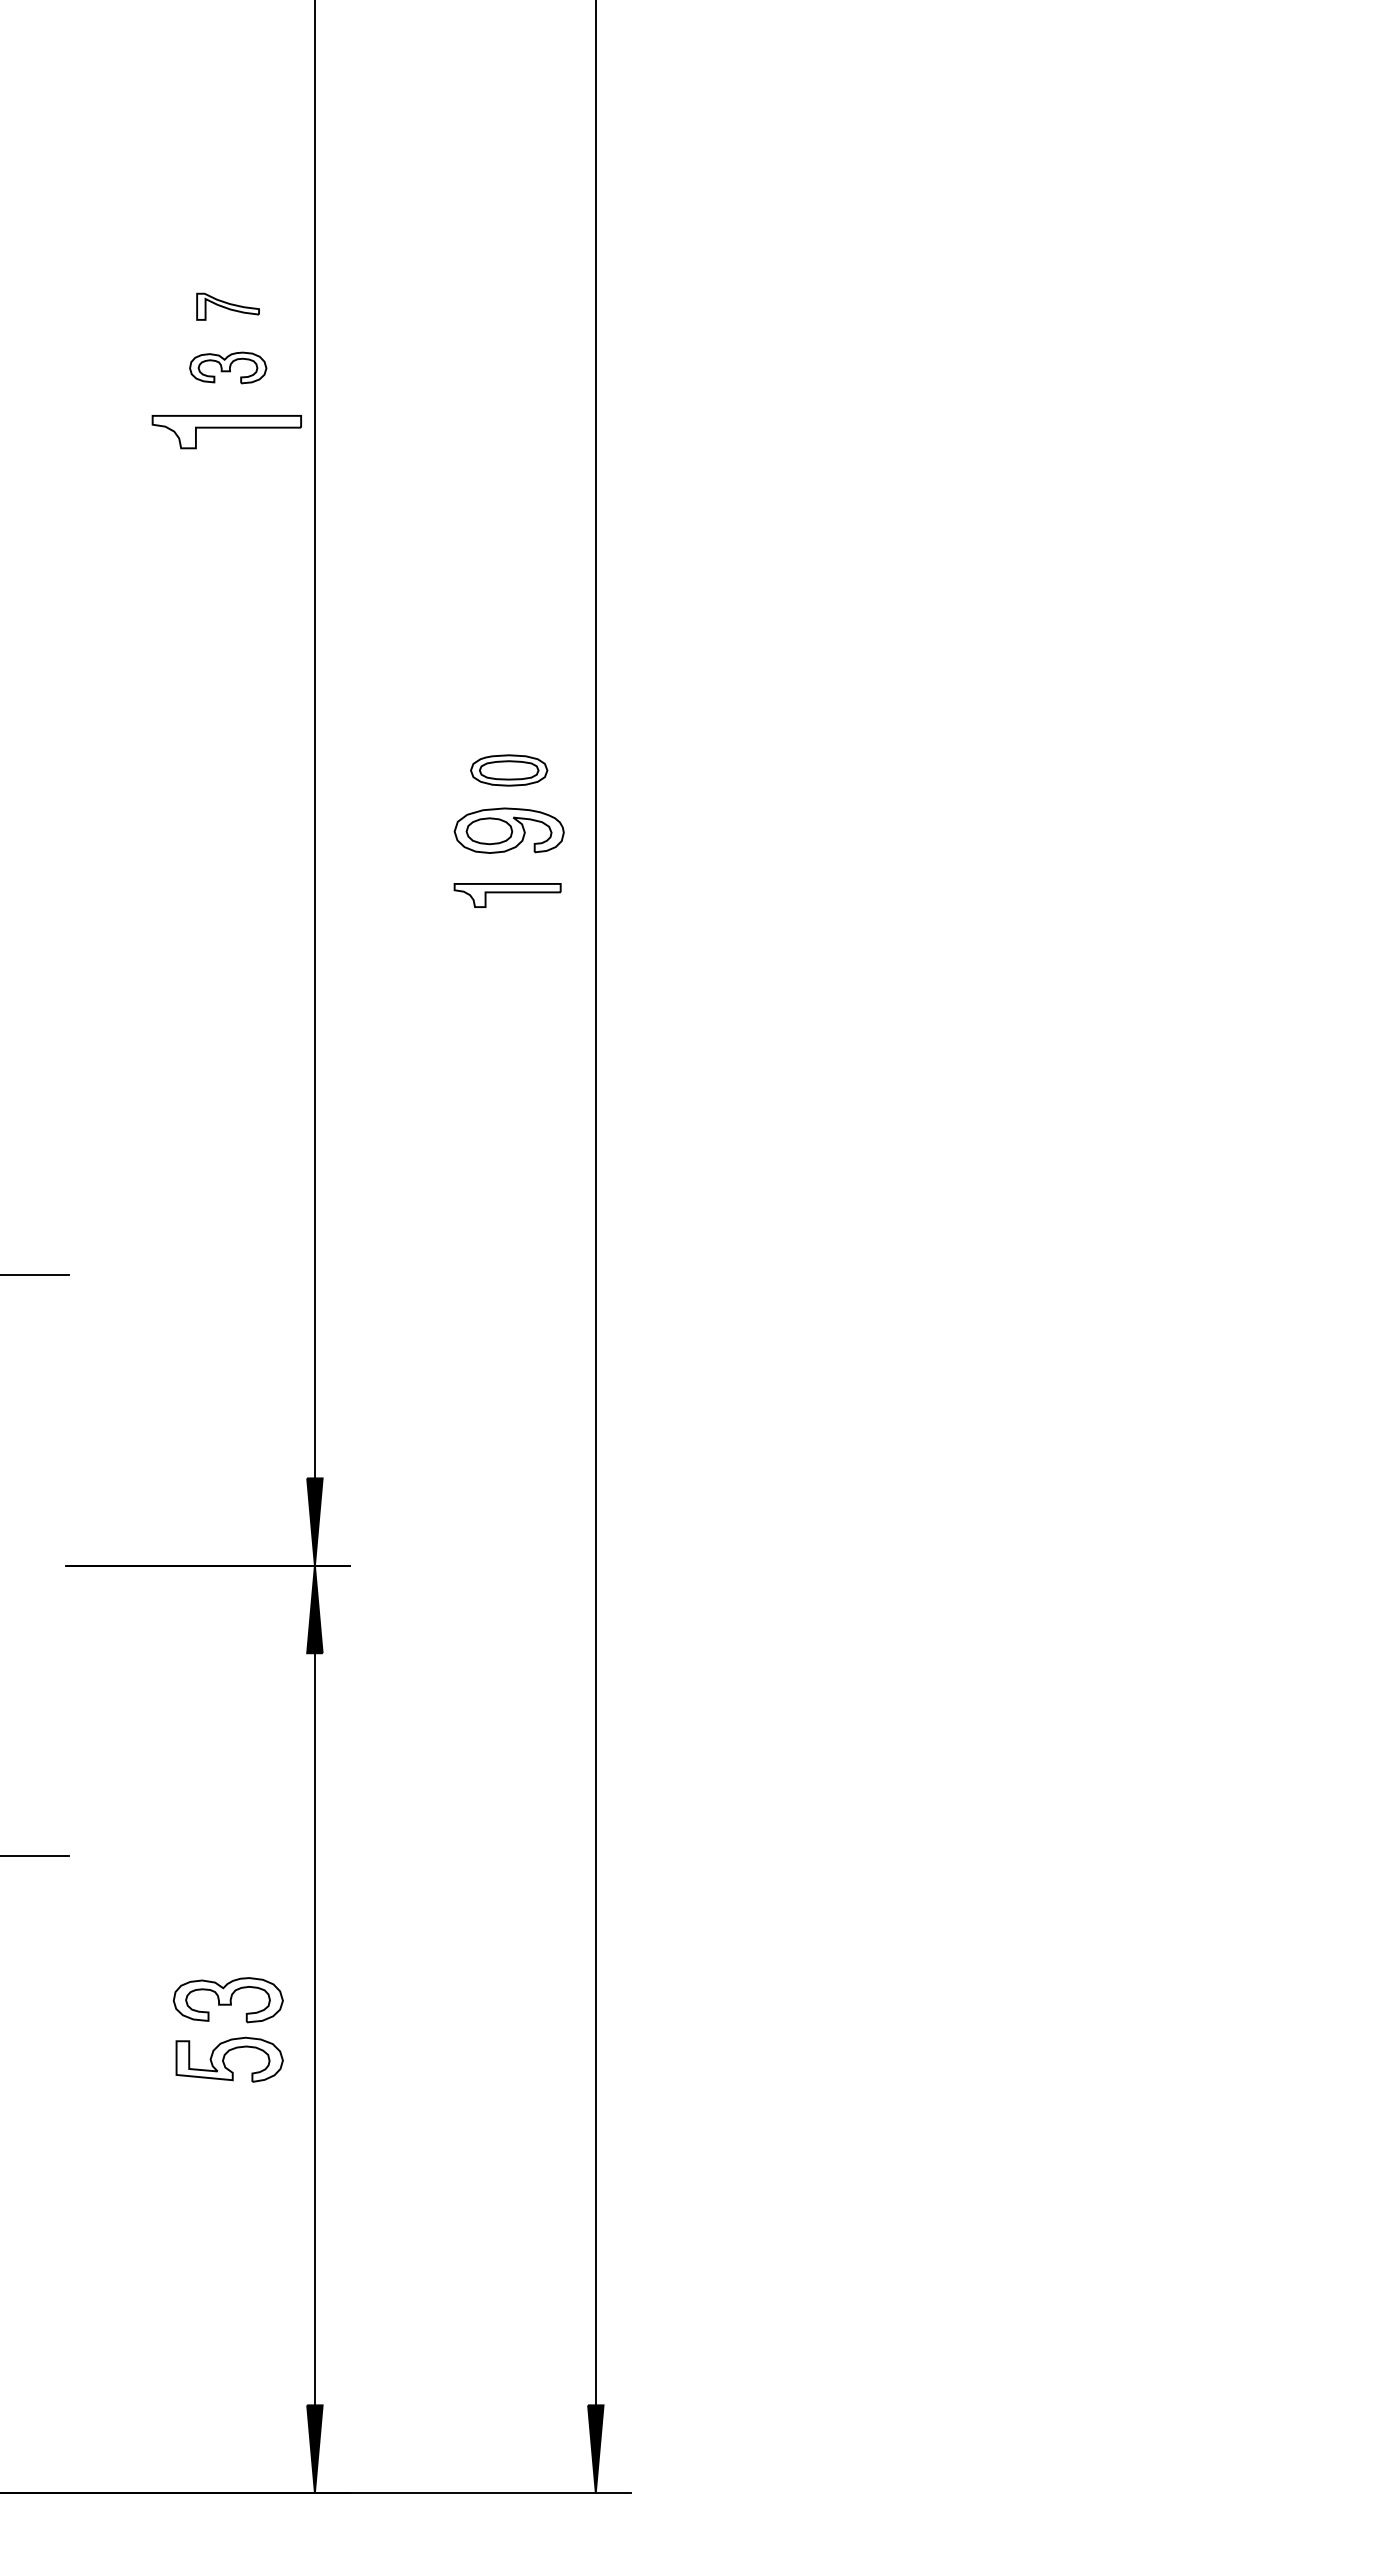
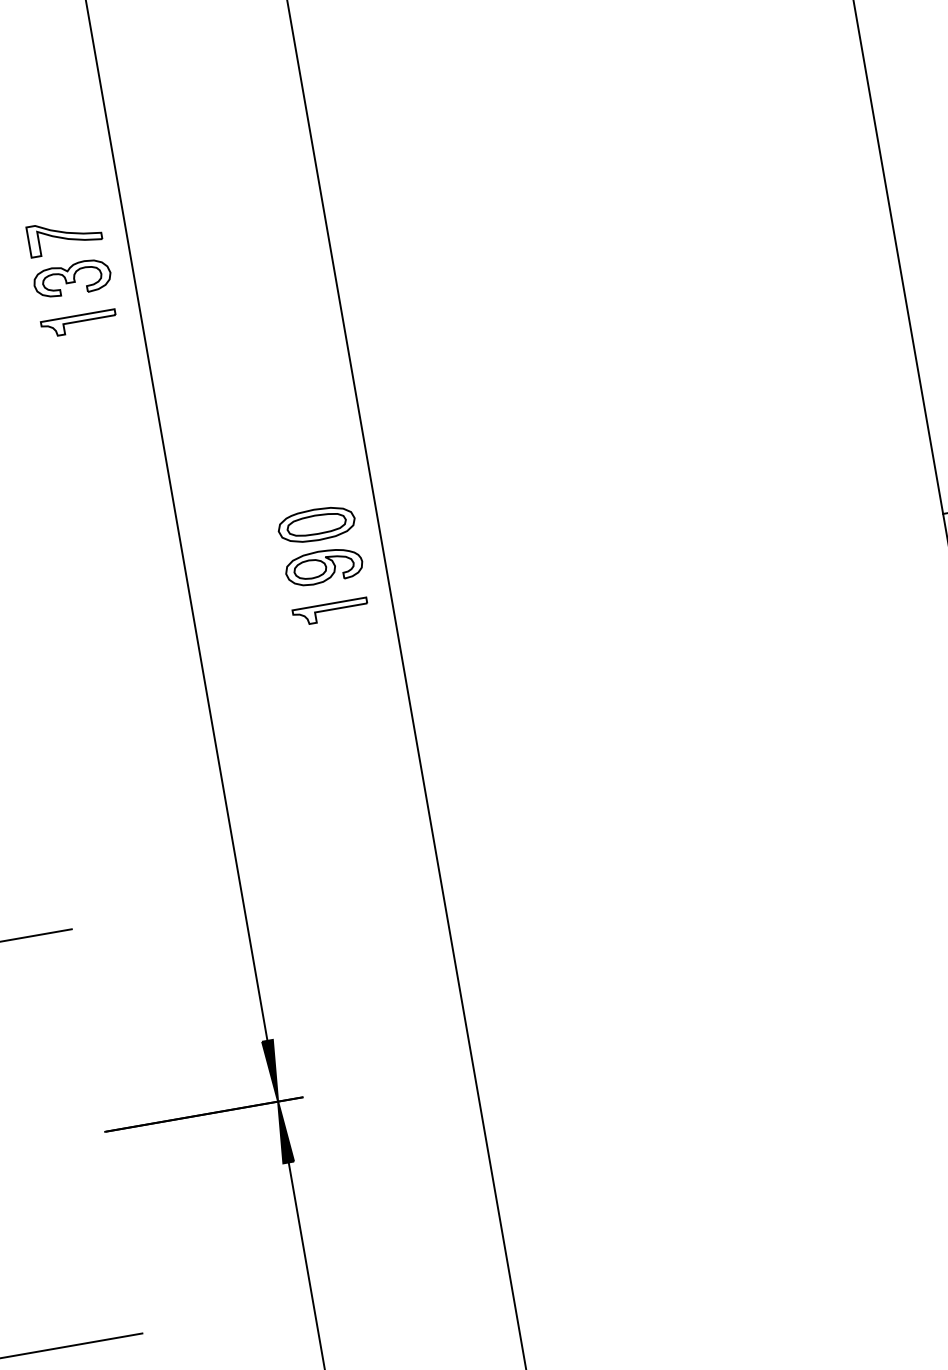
part: (227, 306) -> (64, 236), size x1.67
part: (227, 367) -> (71, 278), size x1.43
part: (226, 431) -> (78, 323), size x0.71
part: (508, 770) -> (316, 524), size x1.43

